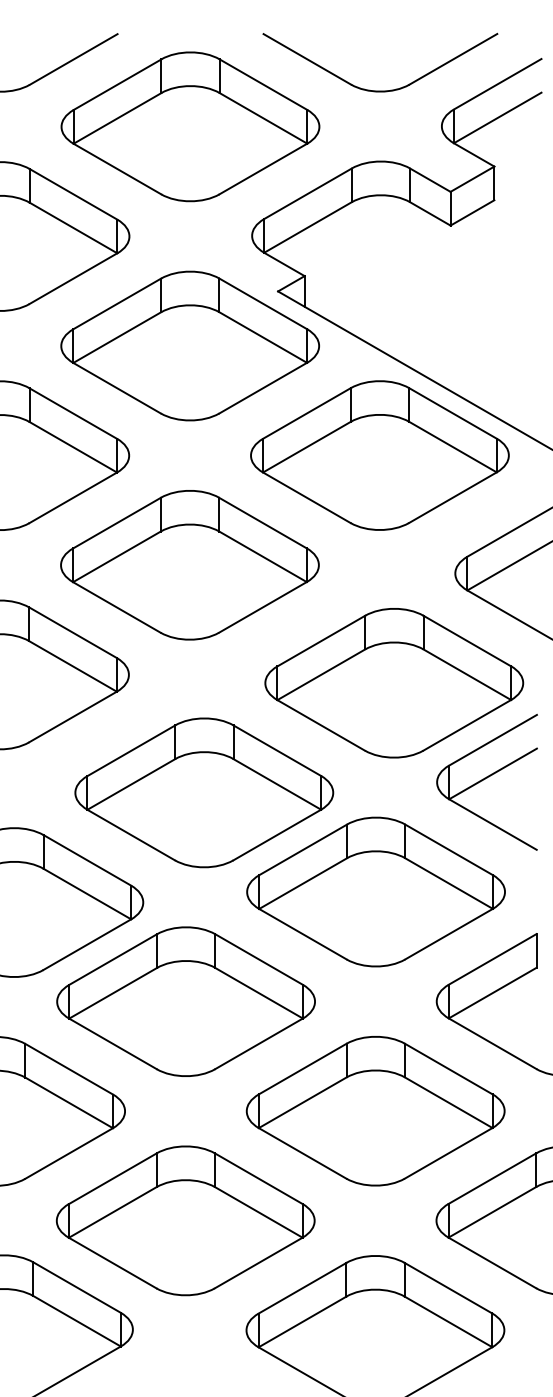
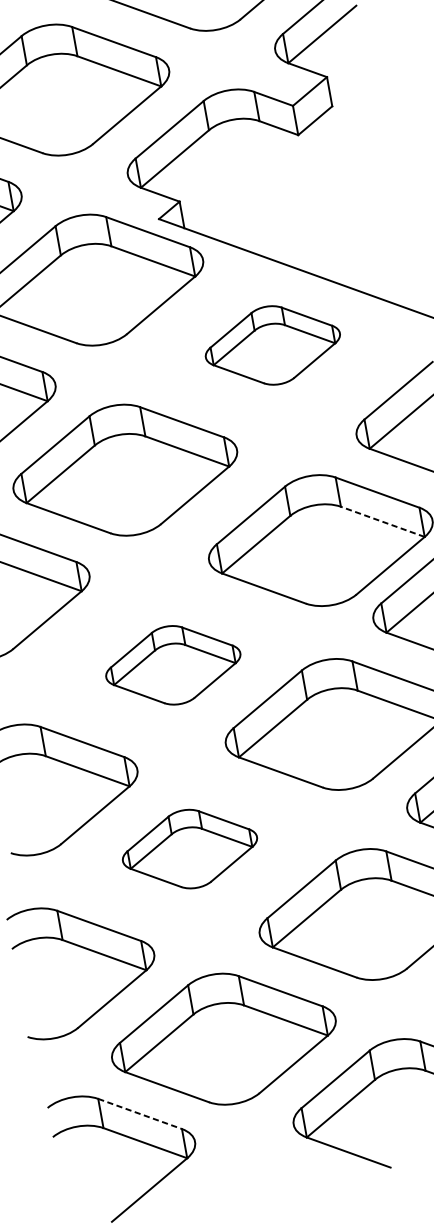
part: (379, 455) -> (272, 345), size x0.6
line: (467, 674) -> (382, 521), solid -> dashed
part: (204, 792) -> (173, 664), size x0.6
part: (185, 1001) -> (189, 849), size x0.6
line: (77, 1287) -> (140, 1113), solid -> dashed

